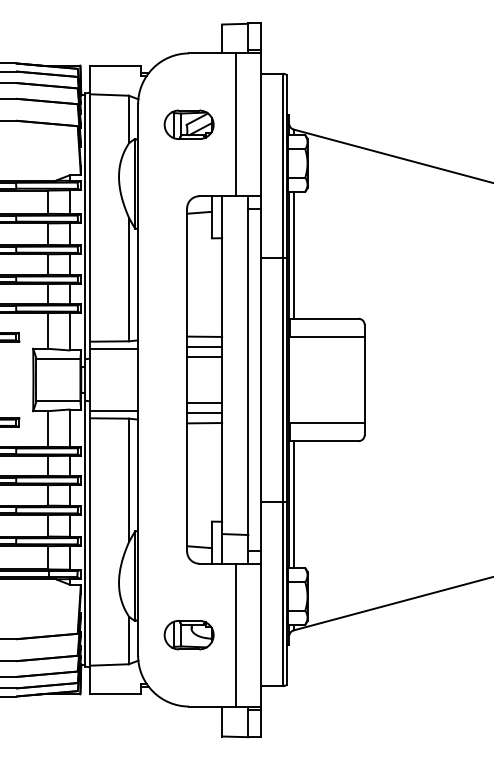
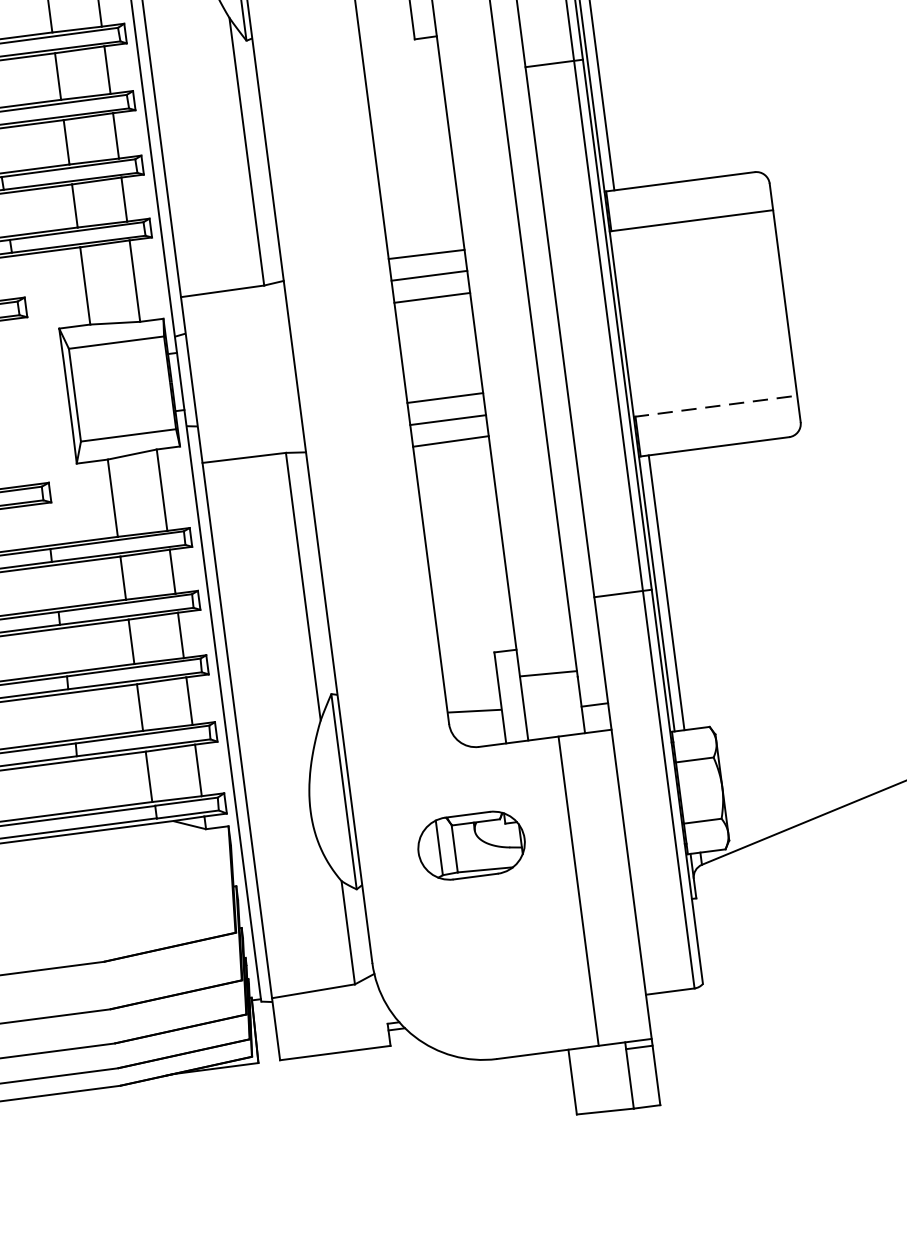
line: (114, 349) -> (235, 307), removed
line: (114, 410) -> (252, 439), removed
line: (326, 422) -> (714, 405), solid -> dashed
part: (188, 635) -> (470, 846), moved

